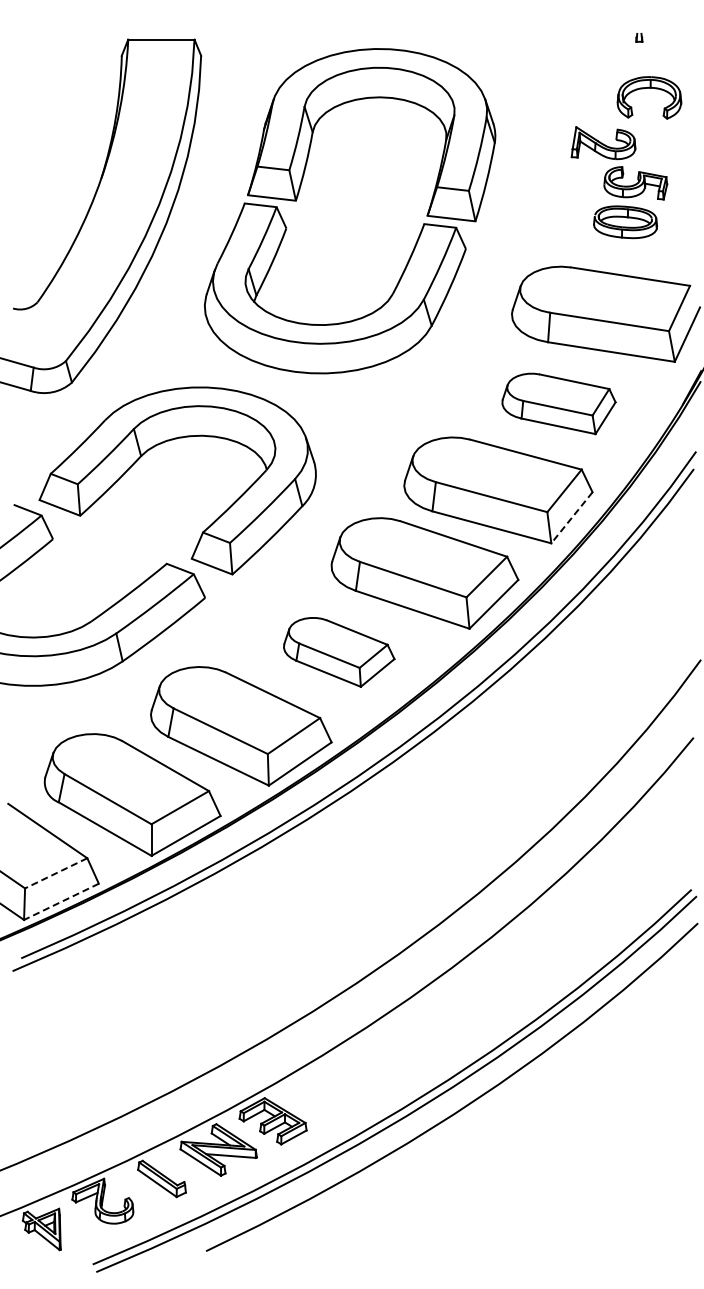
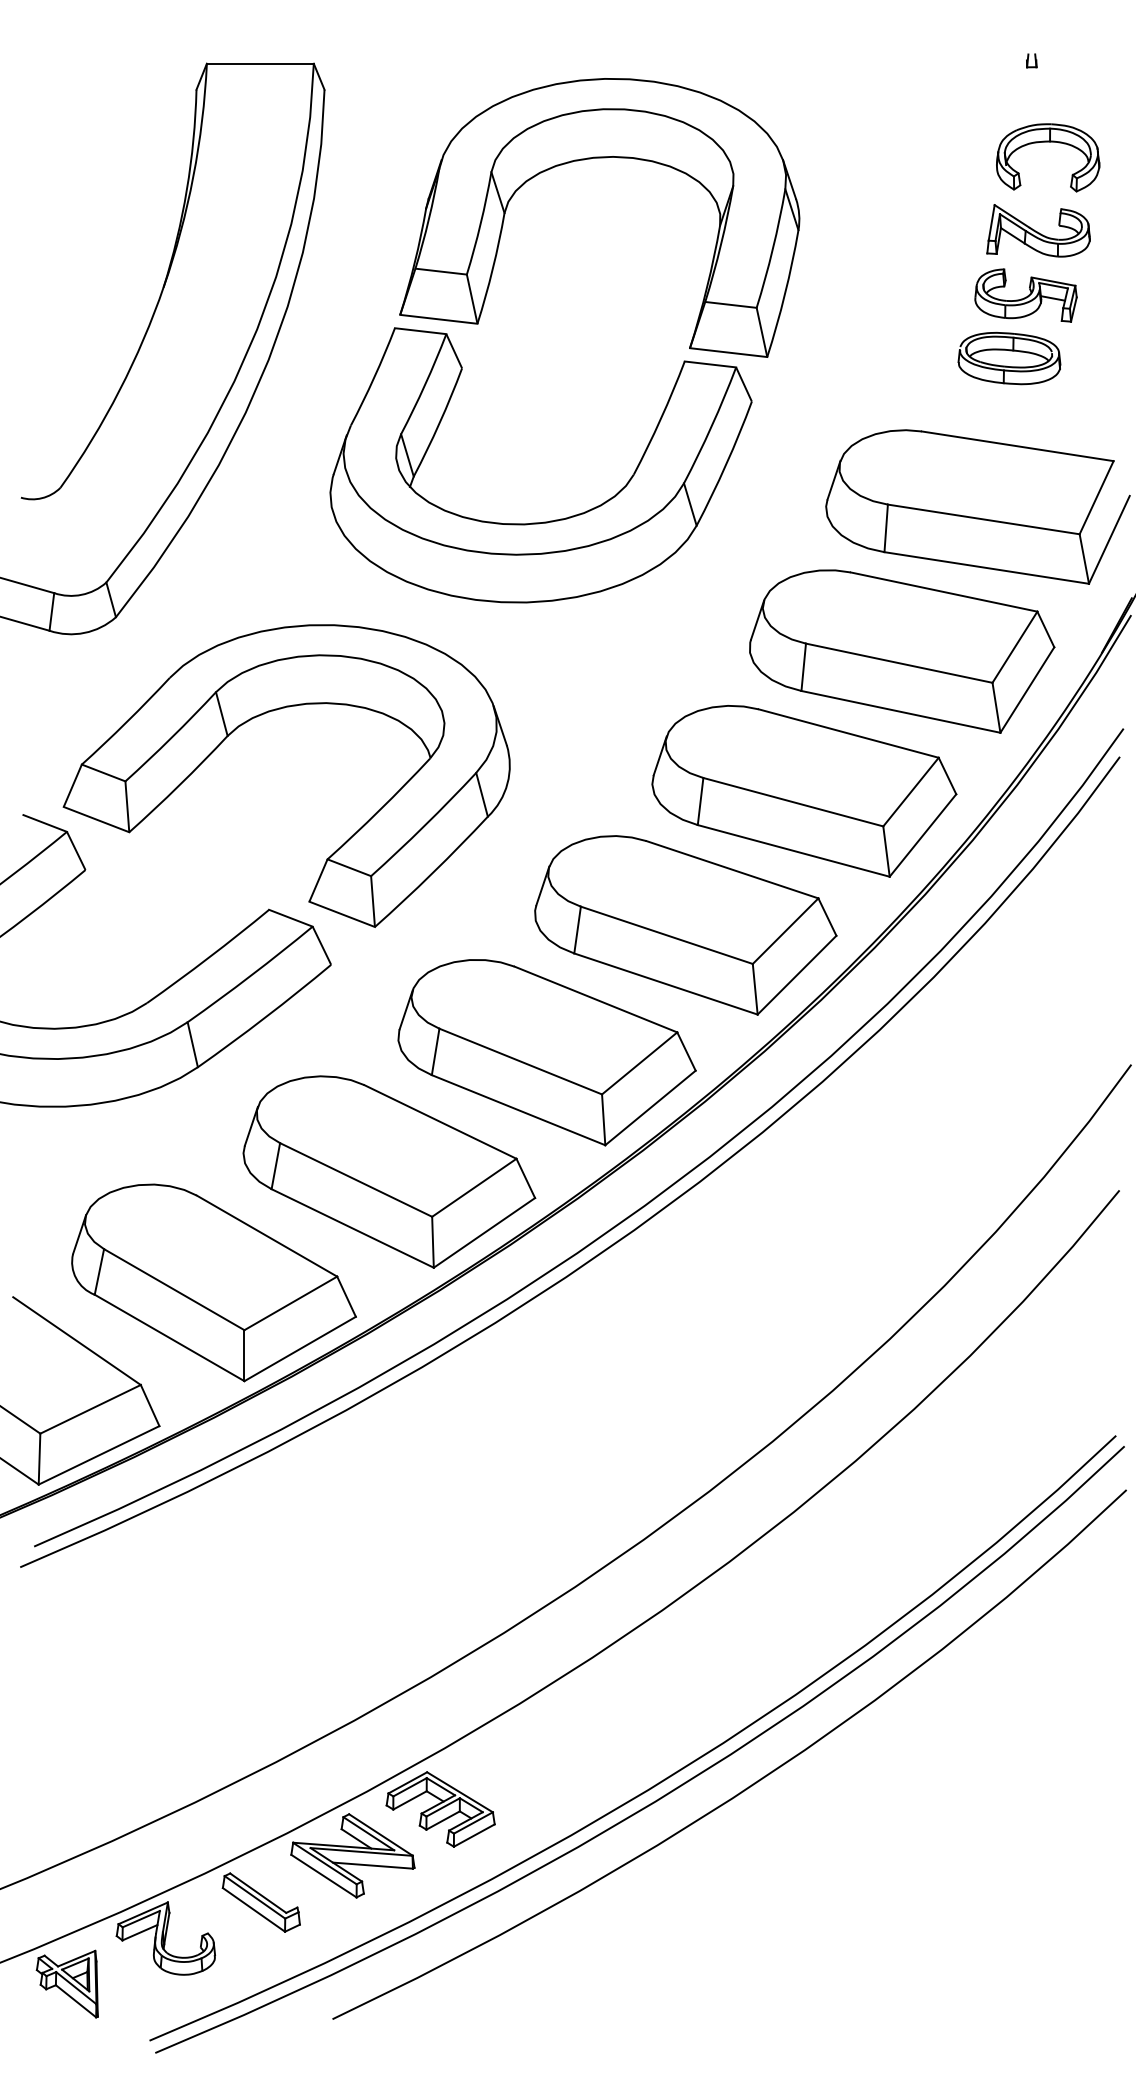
part: (603, 143) -> (1038, 231), moved
part: (558, 403) -> (901, 651), size x1.67
line: (571, 517) -> (922, 835), dashed -> solid
part: (339, 652) -> (547, 1052), size x1.67
line: (56, 873) -> (91, 1409), dashed -> solid
line: (61, 901) -> (99, 1454), dashed -> solid

